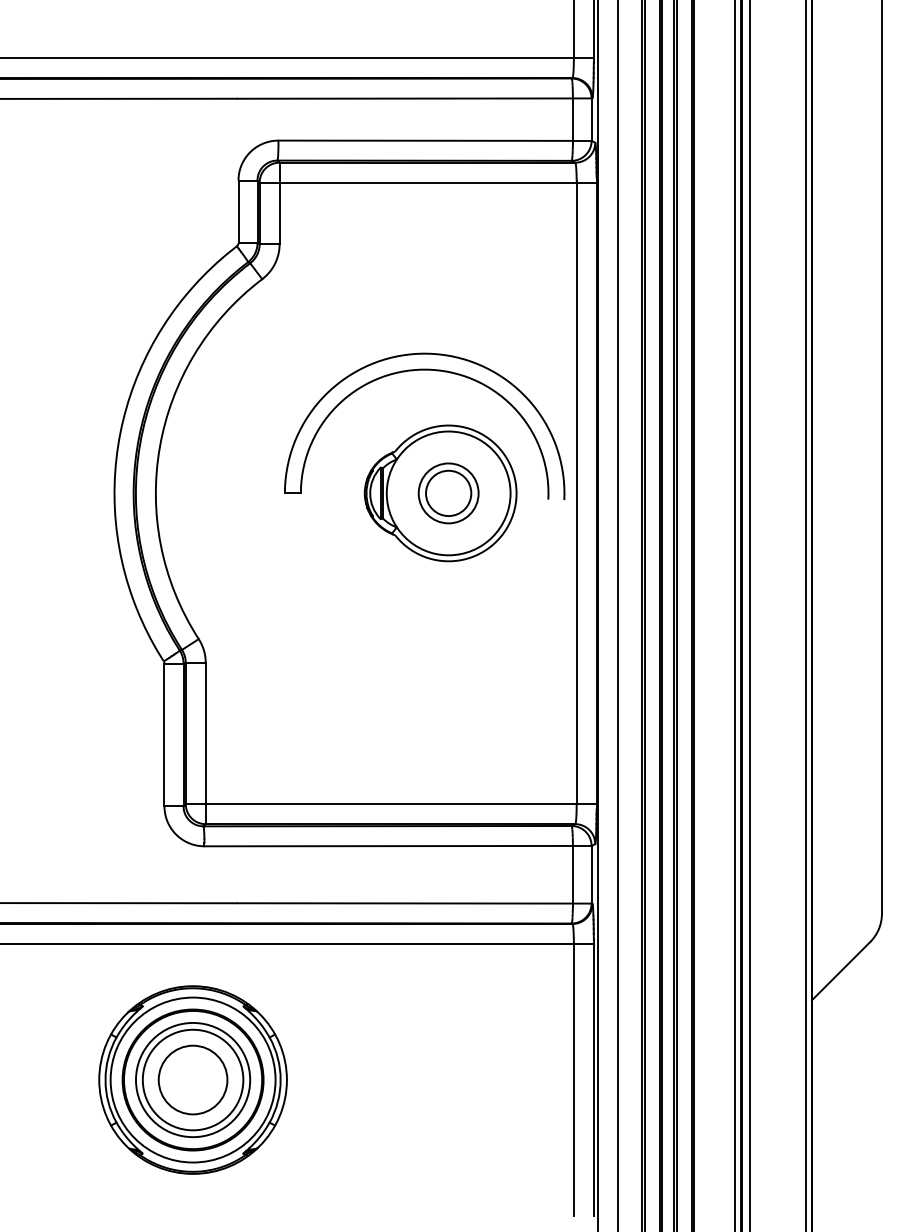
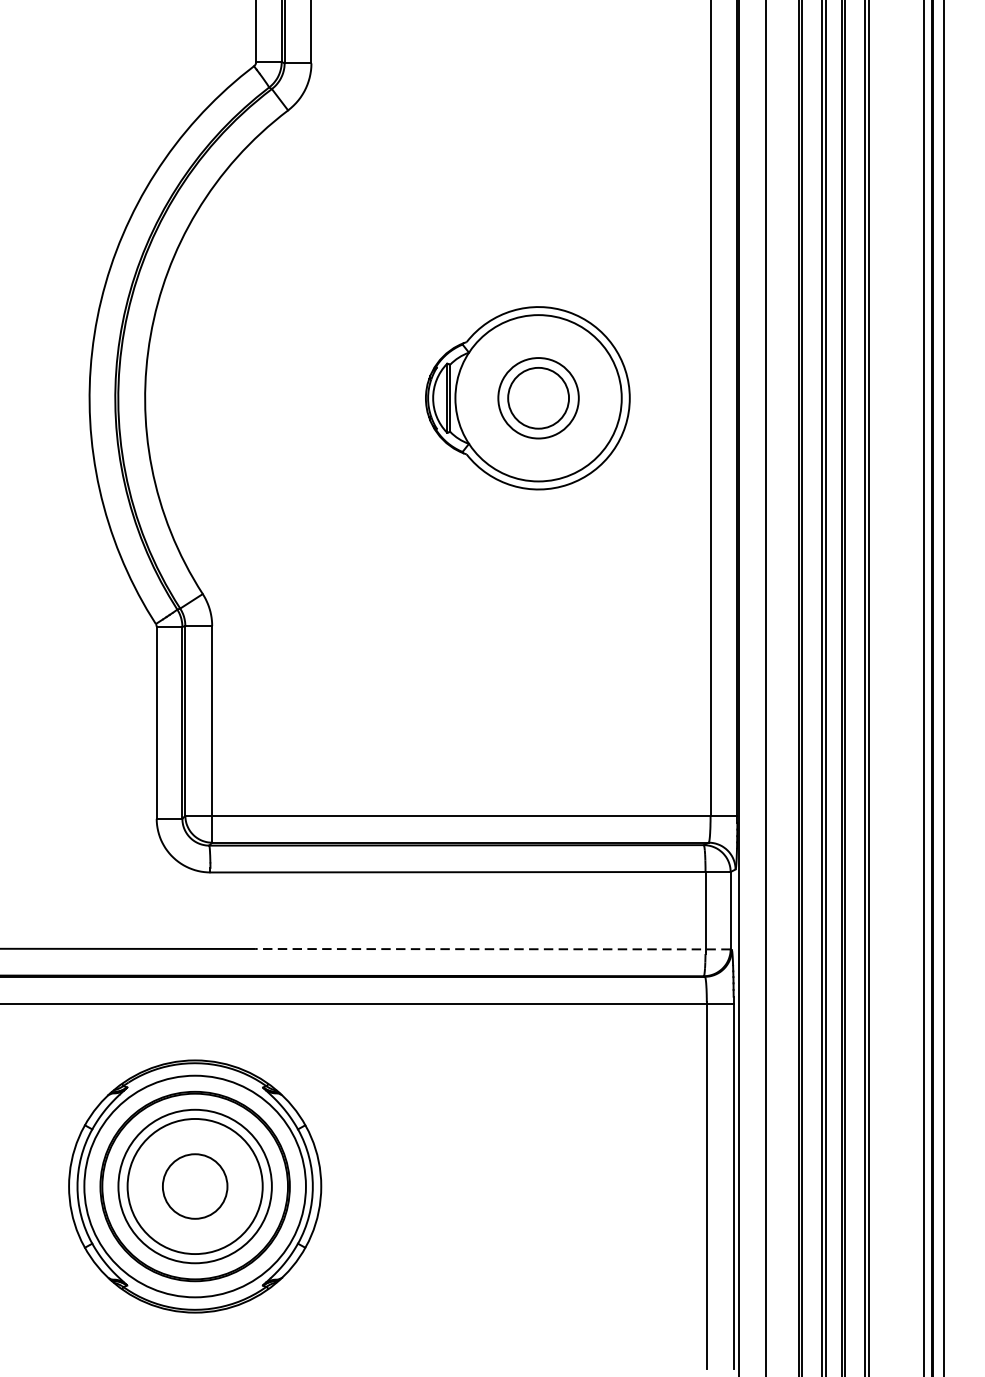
part: (424, 370) -> (506, 233), removed
line: (414, 903) -> (492, 949), solid -> dashed
circle: (192, 1079) -> (194, 1185), size x0.7

